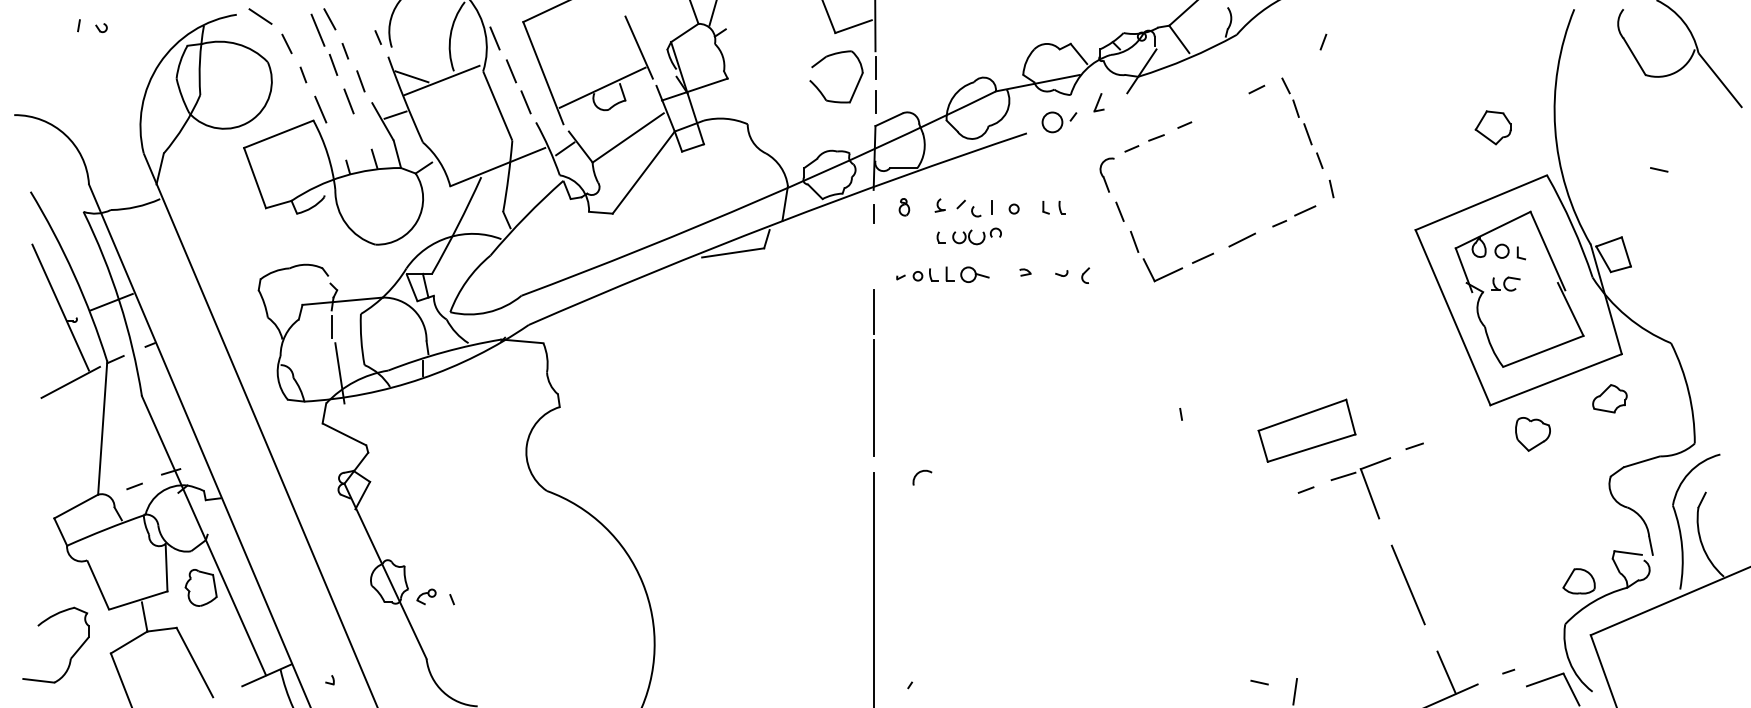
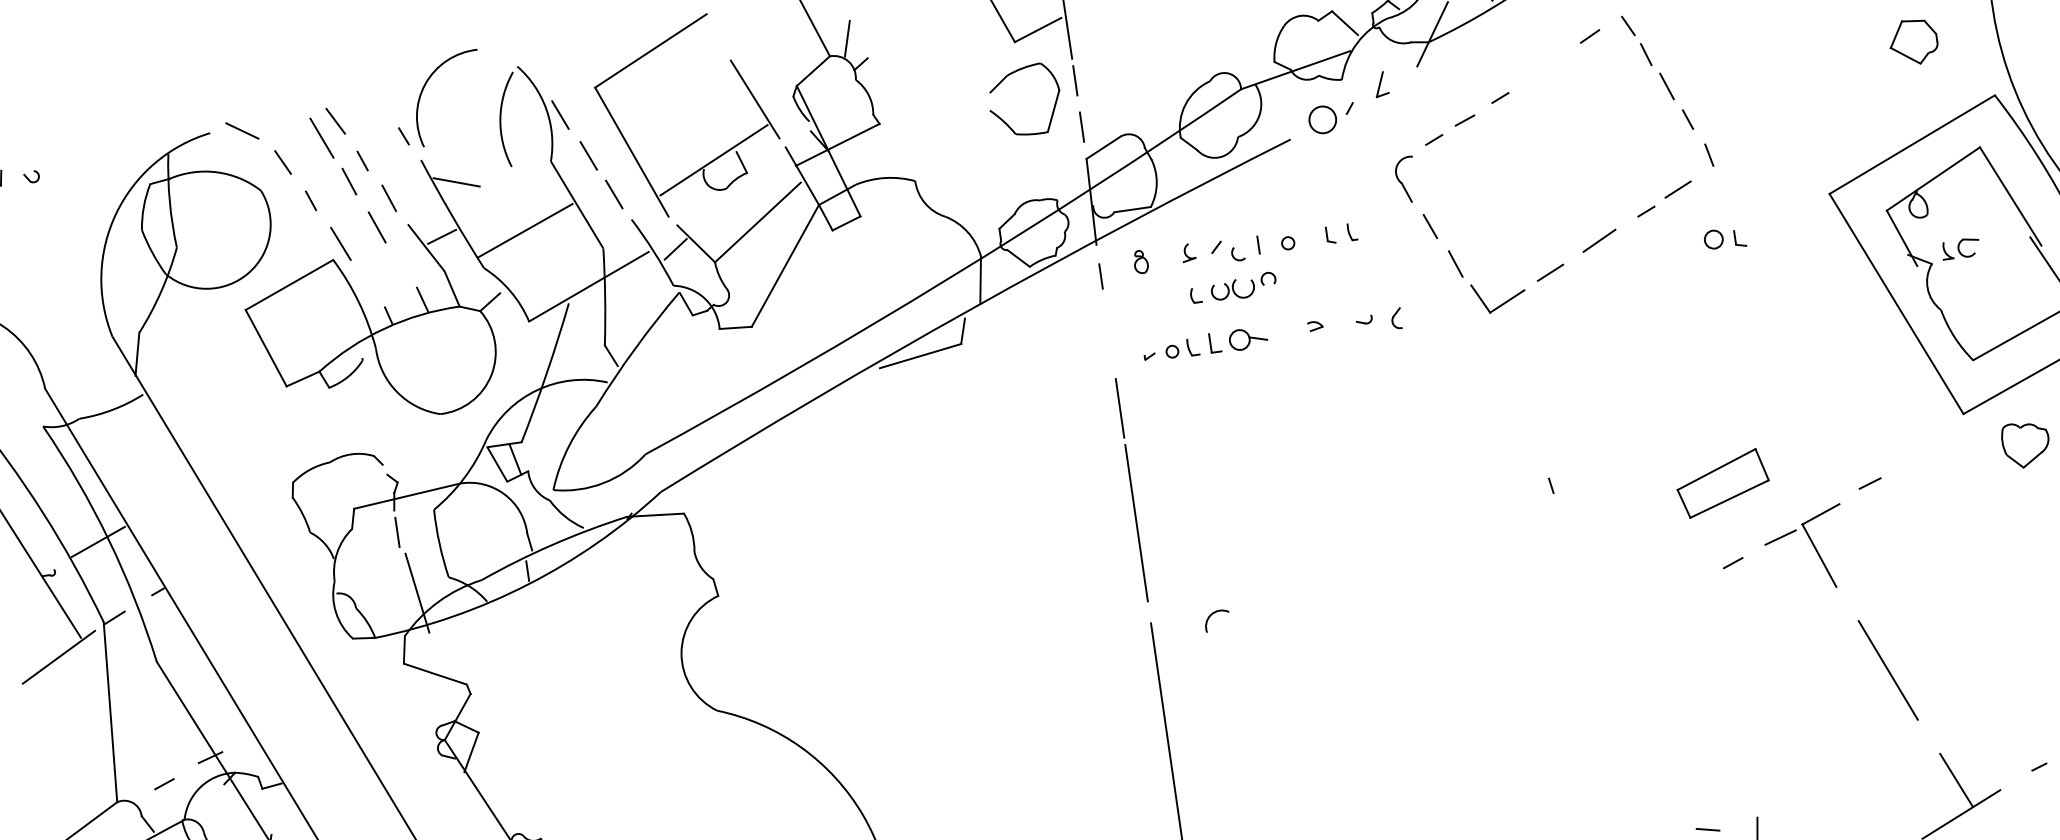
line: (441, 80) -> (524, 230), moved
part: (1509, 251) -> (1723, 238), moved
part: (1306, 430) -> (1722, 483), size x0.7

